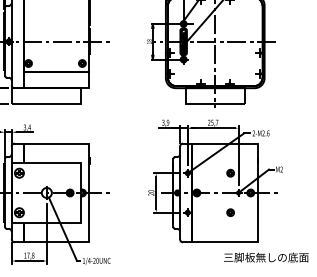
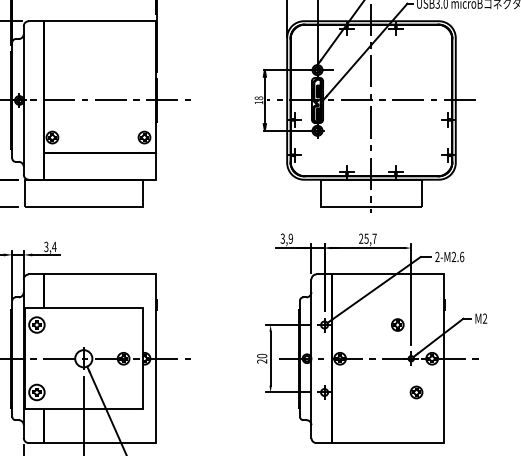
part: (230, 212) -> (416, 392), moved

